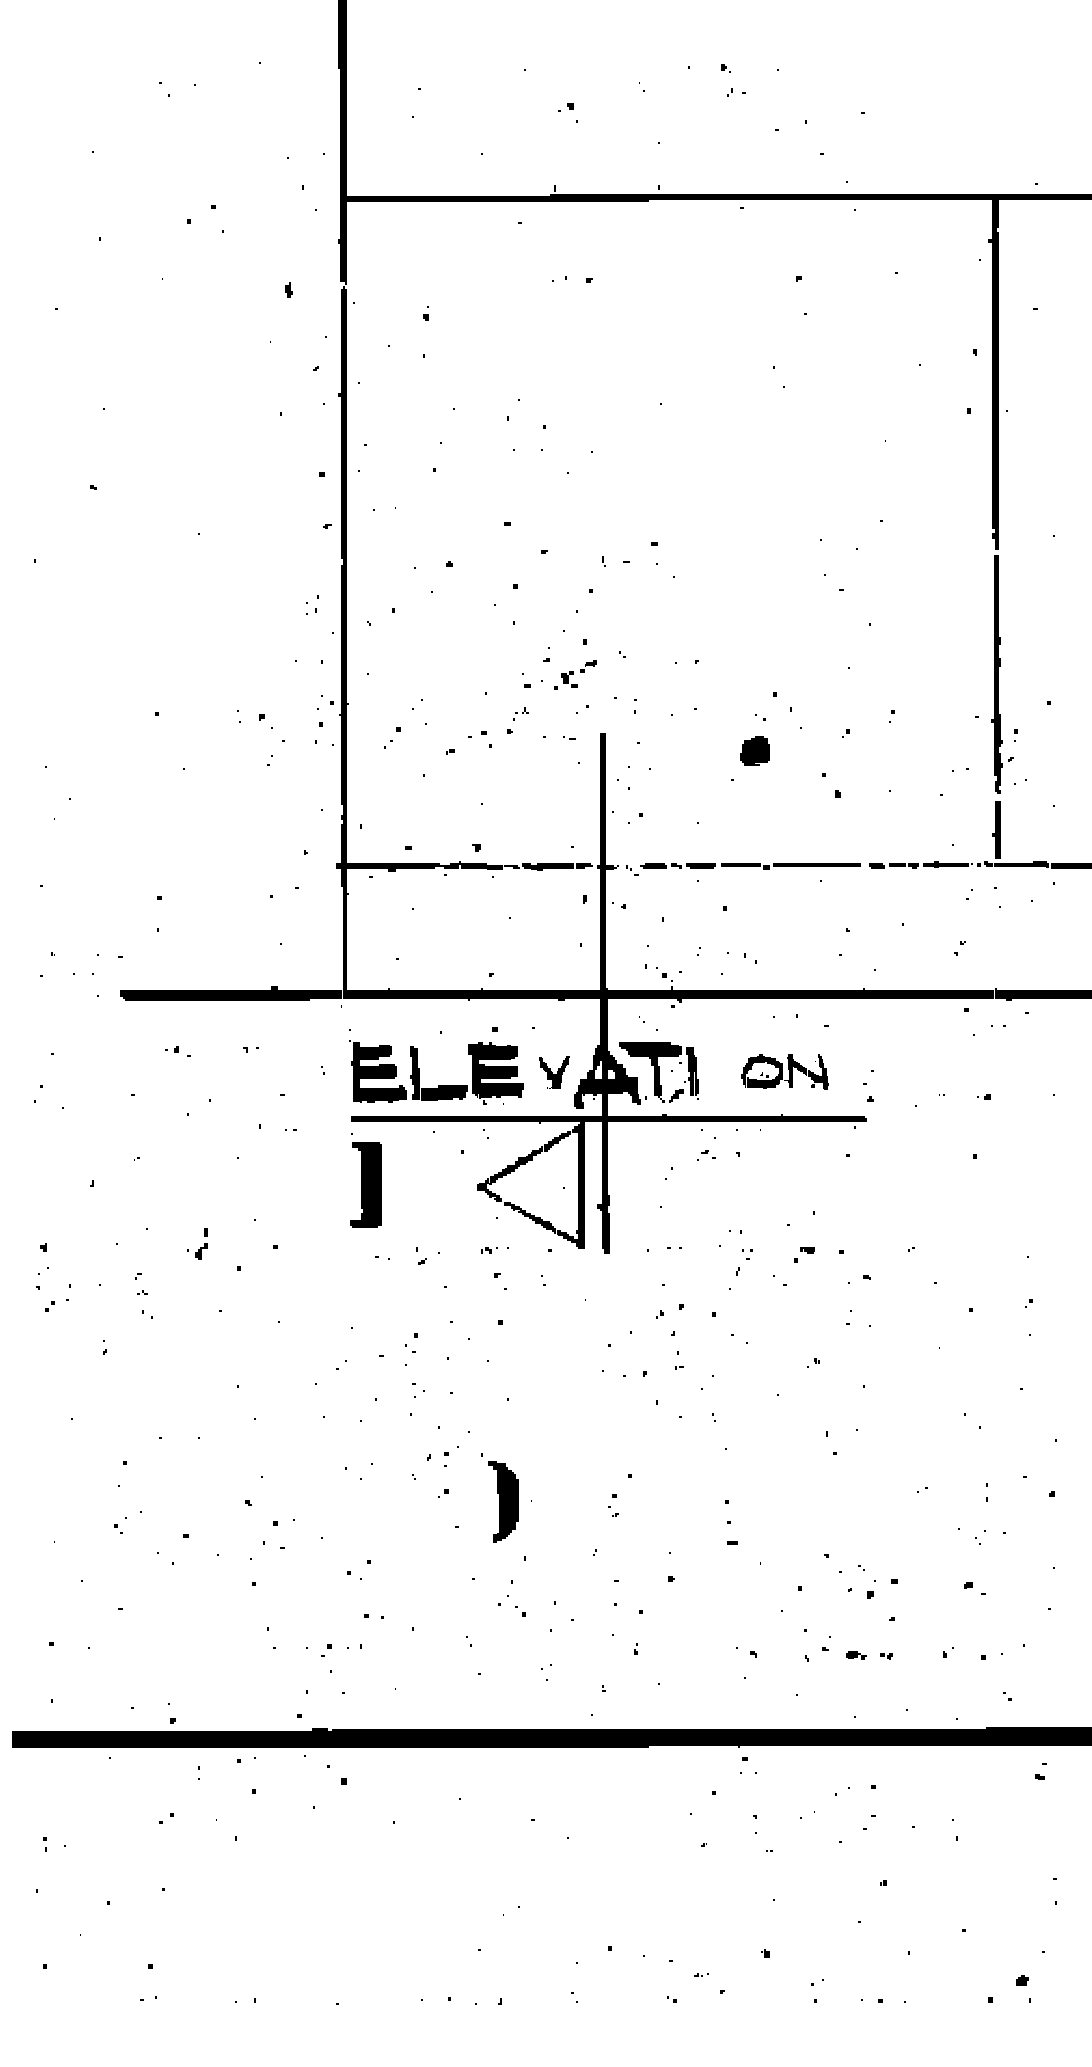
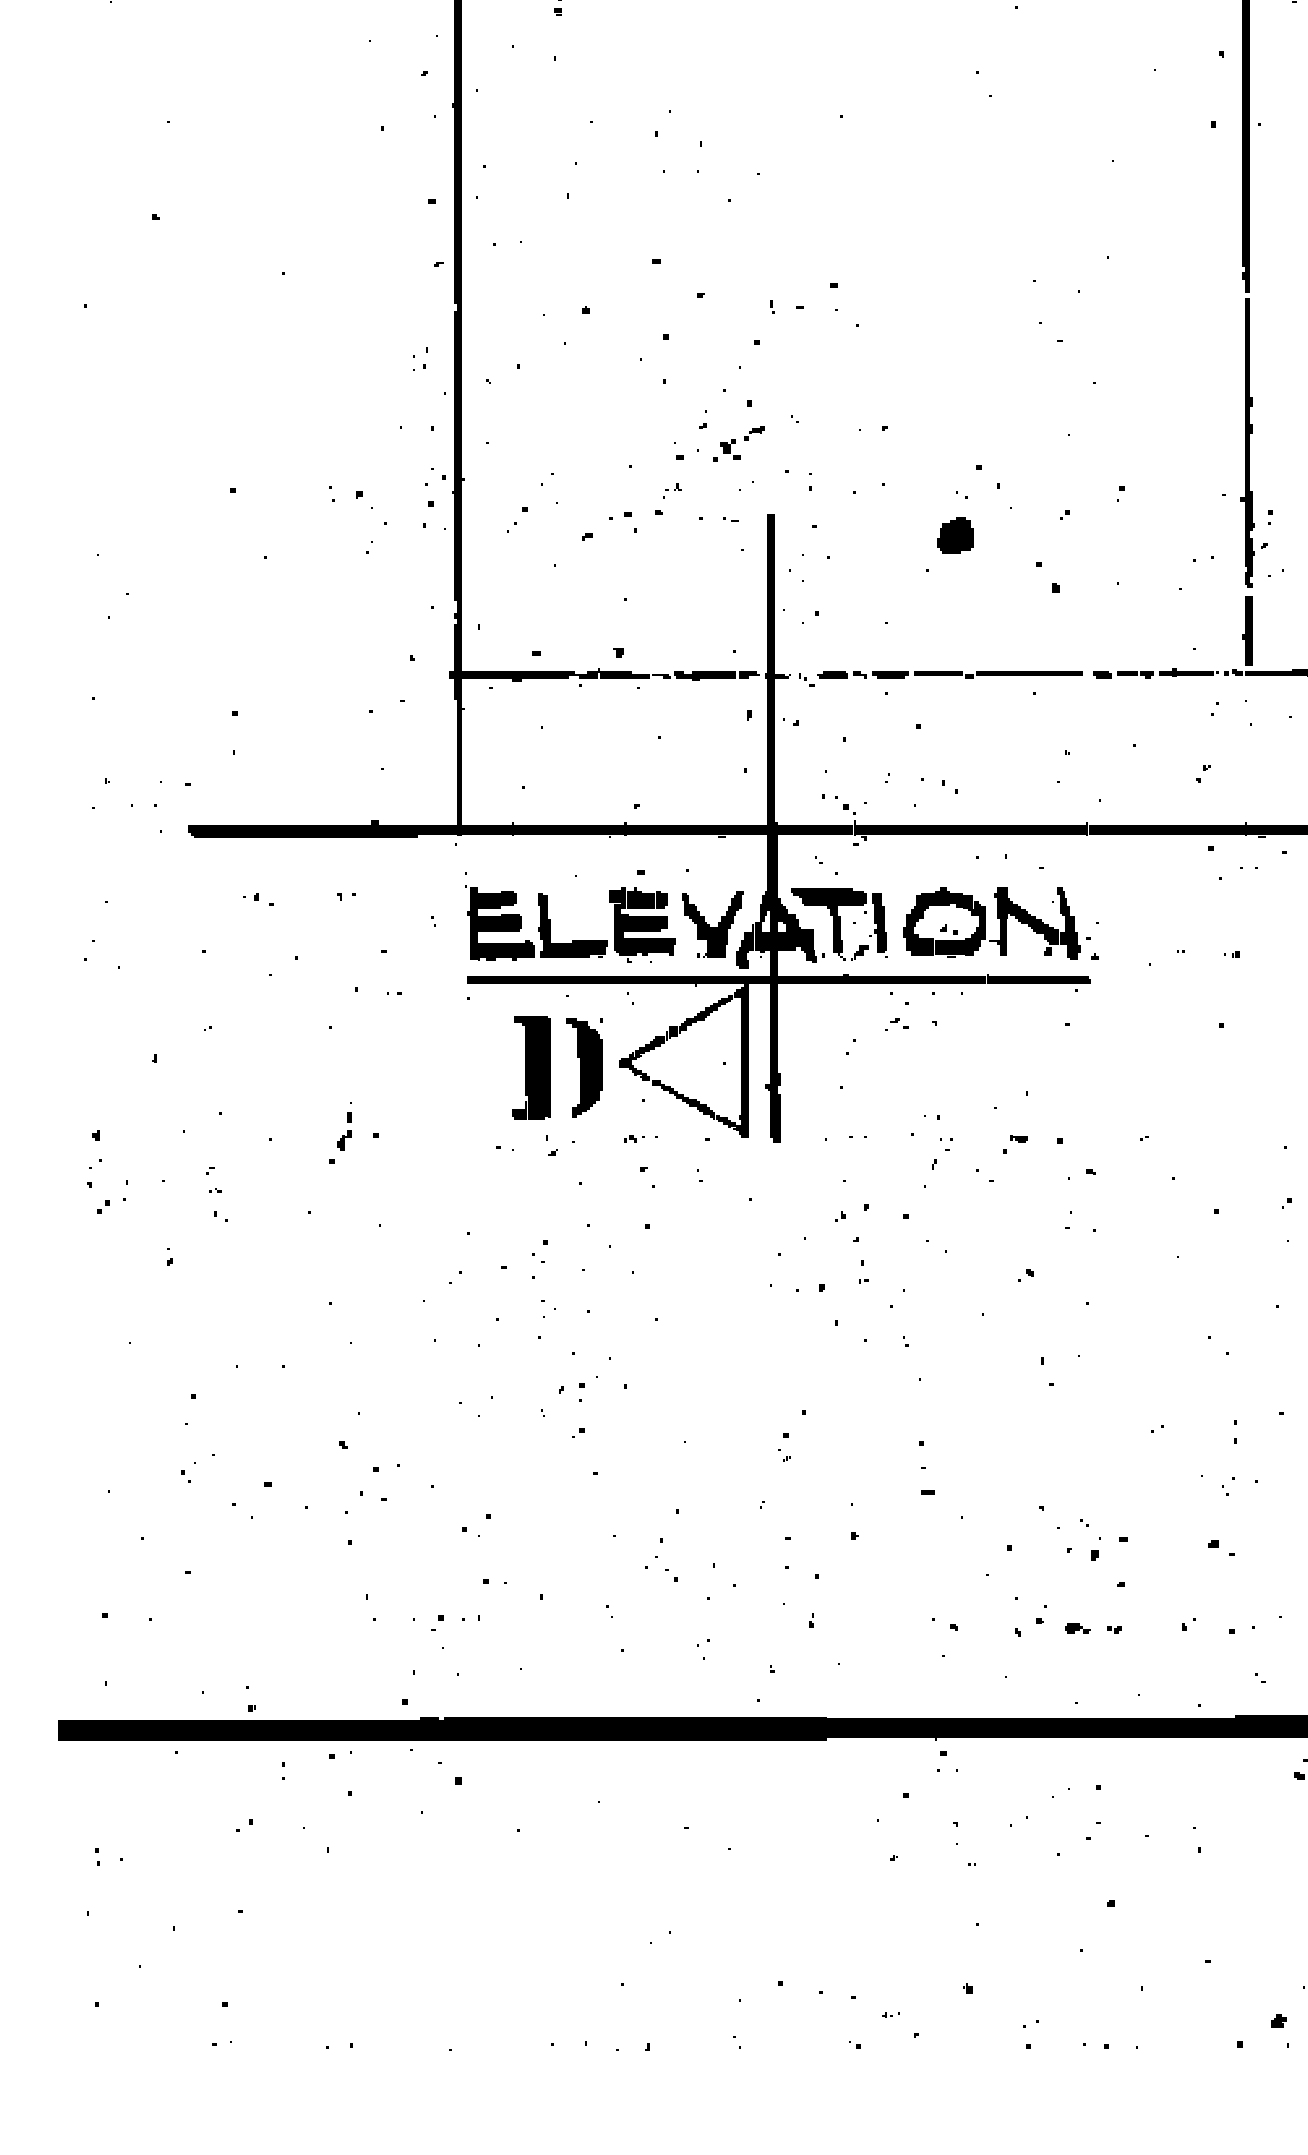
part: (785, 1071) -> (992, 923), size x1.67
part: (554, 1072) -> (712, 924), size x1.67
part: (365, 1184) -> (530, 1066), moved
part: (201, 1243) -> (344, 1130), moved
part: (503, 1501) -> (584, 1066), moved

